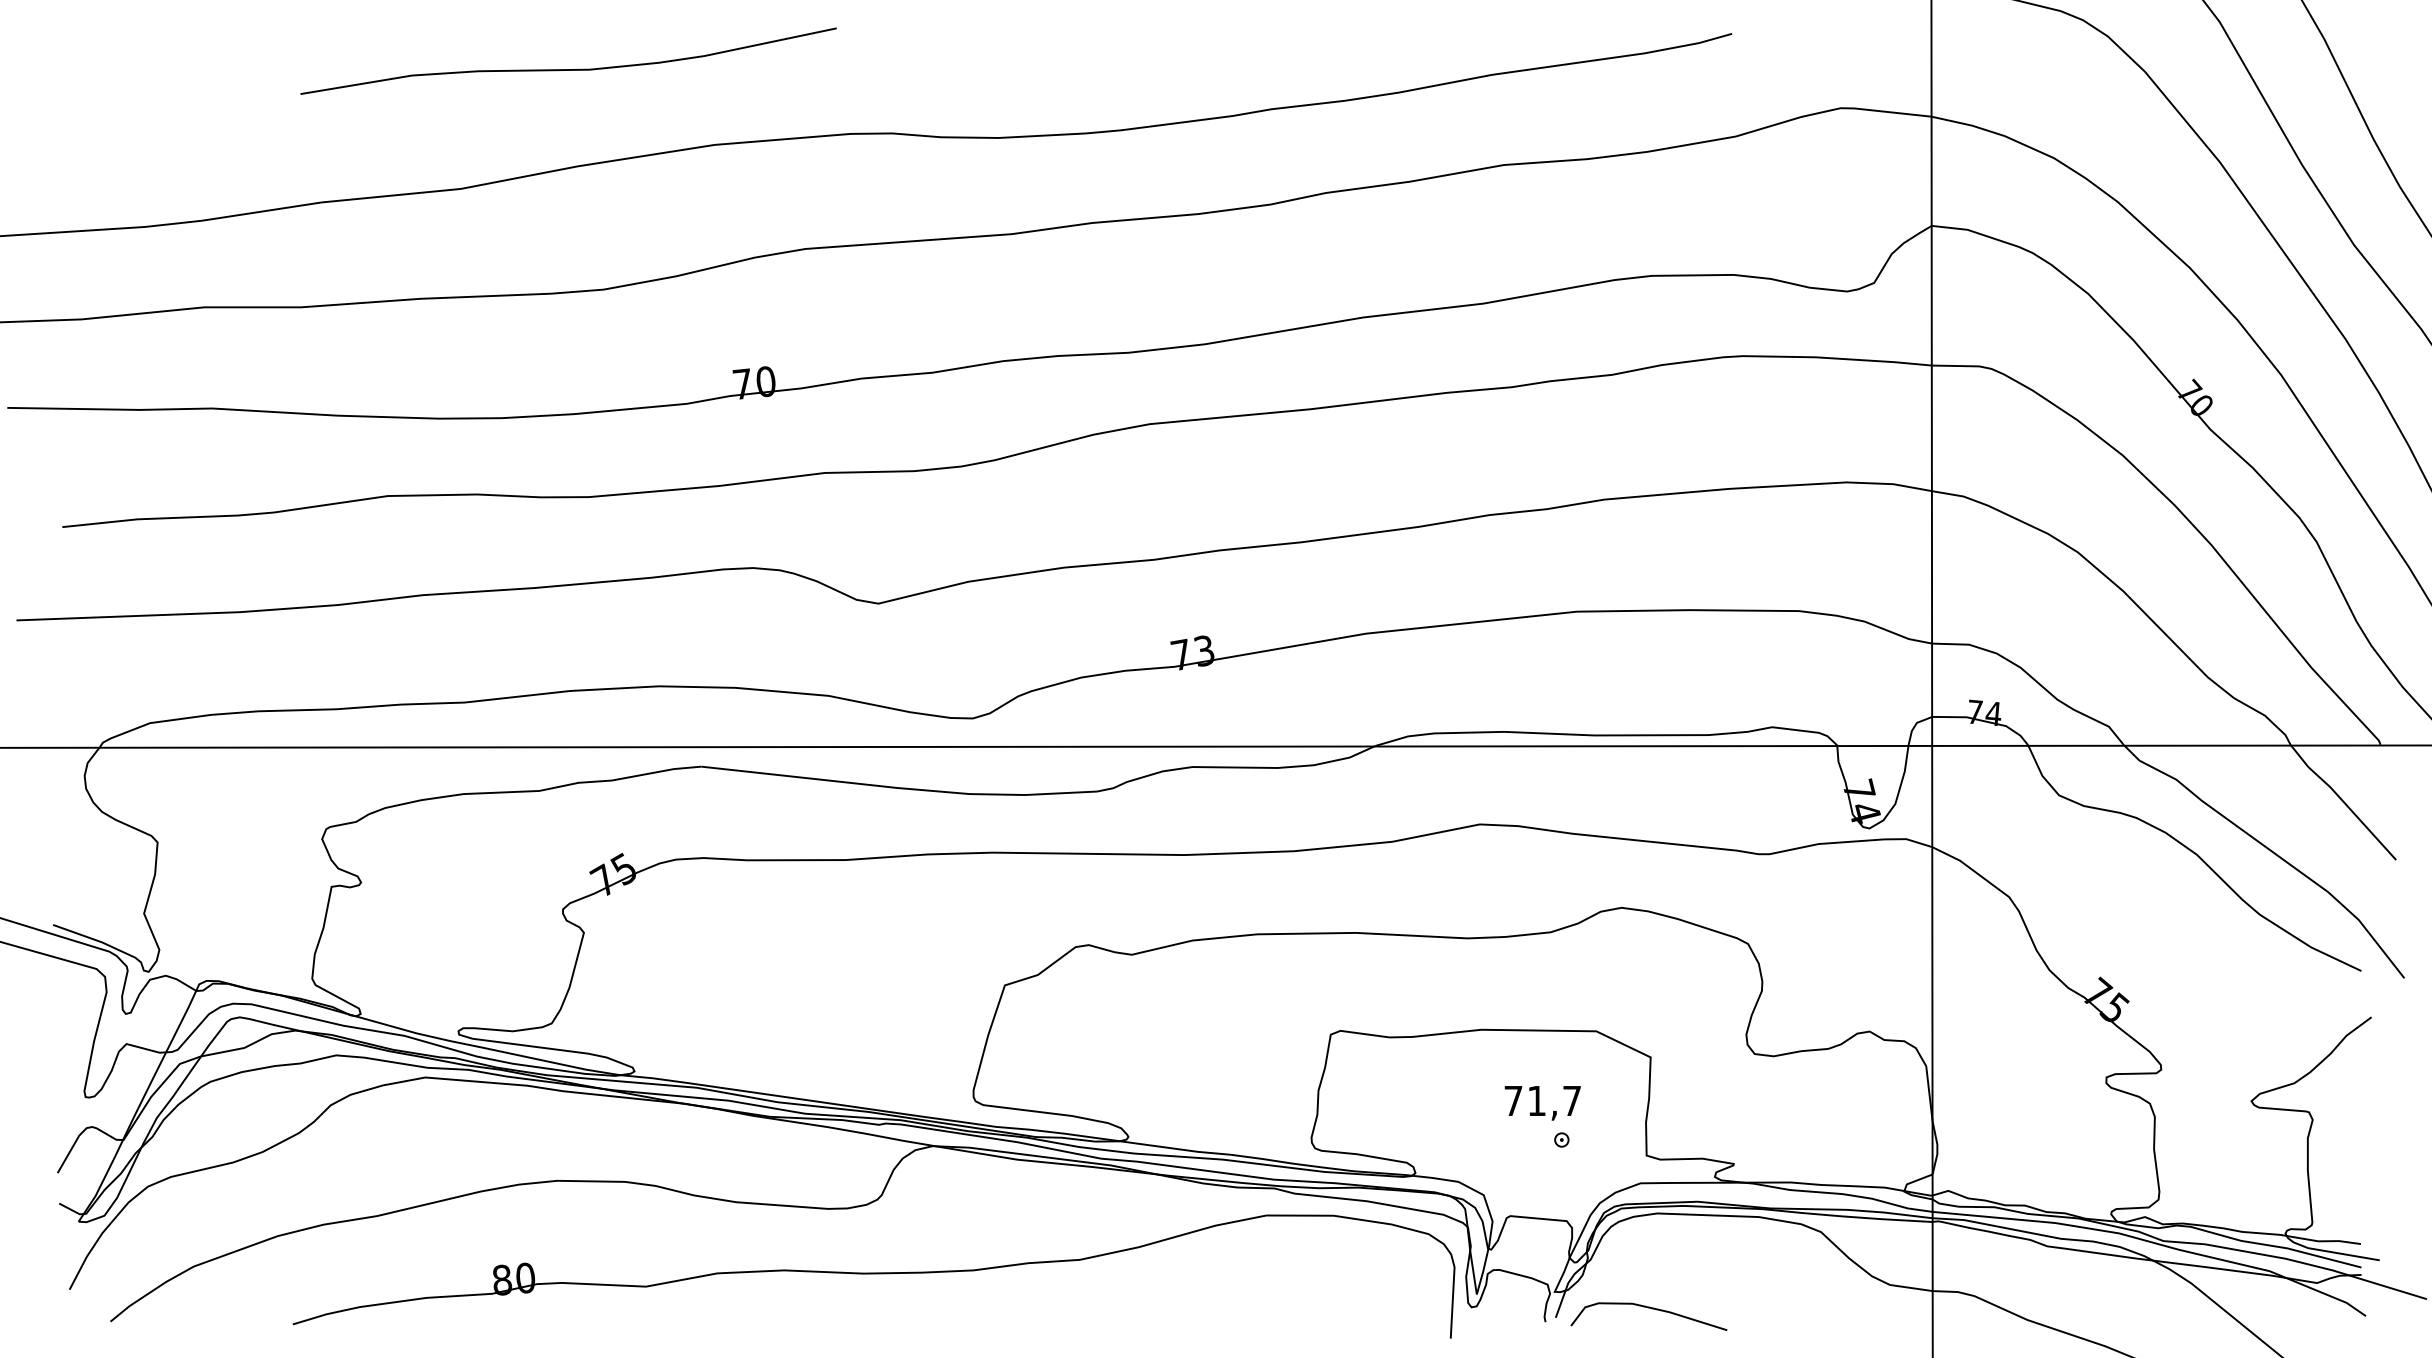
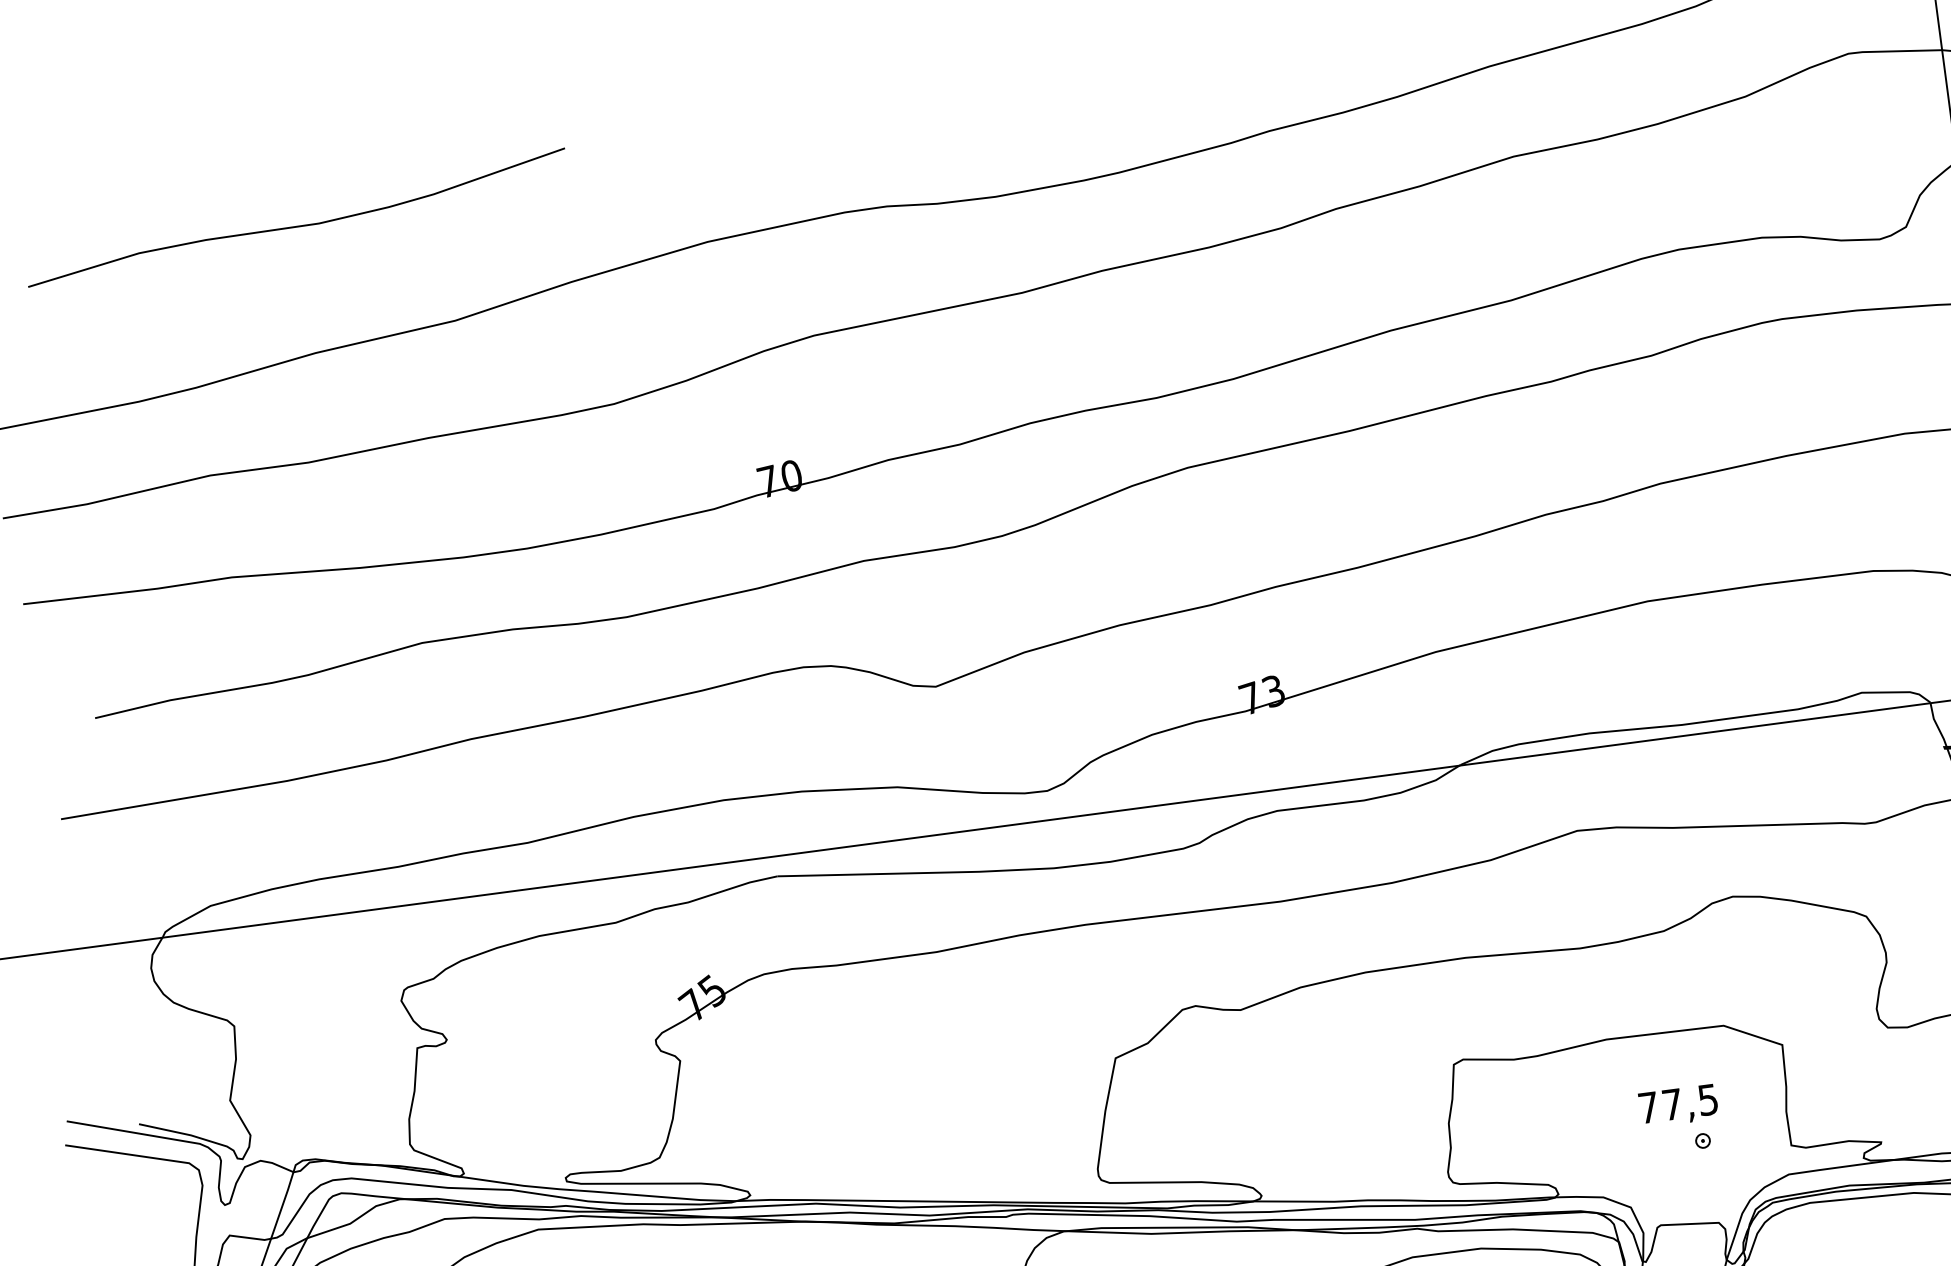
curve: (568, 69) -> (297, 226), moved
text: (1554, 1101) -> (1690, 1102), 71,7 -> 77,5

